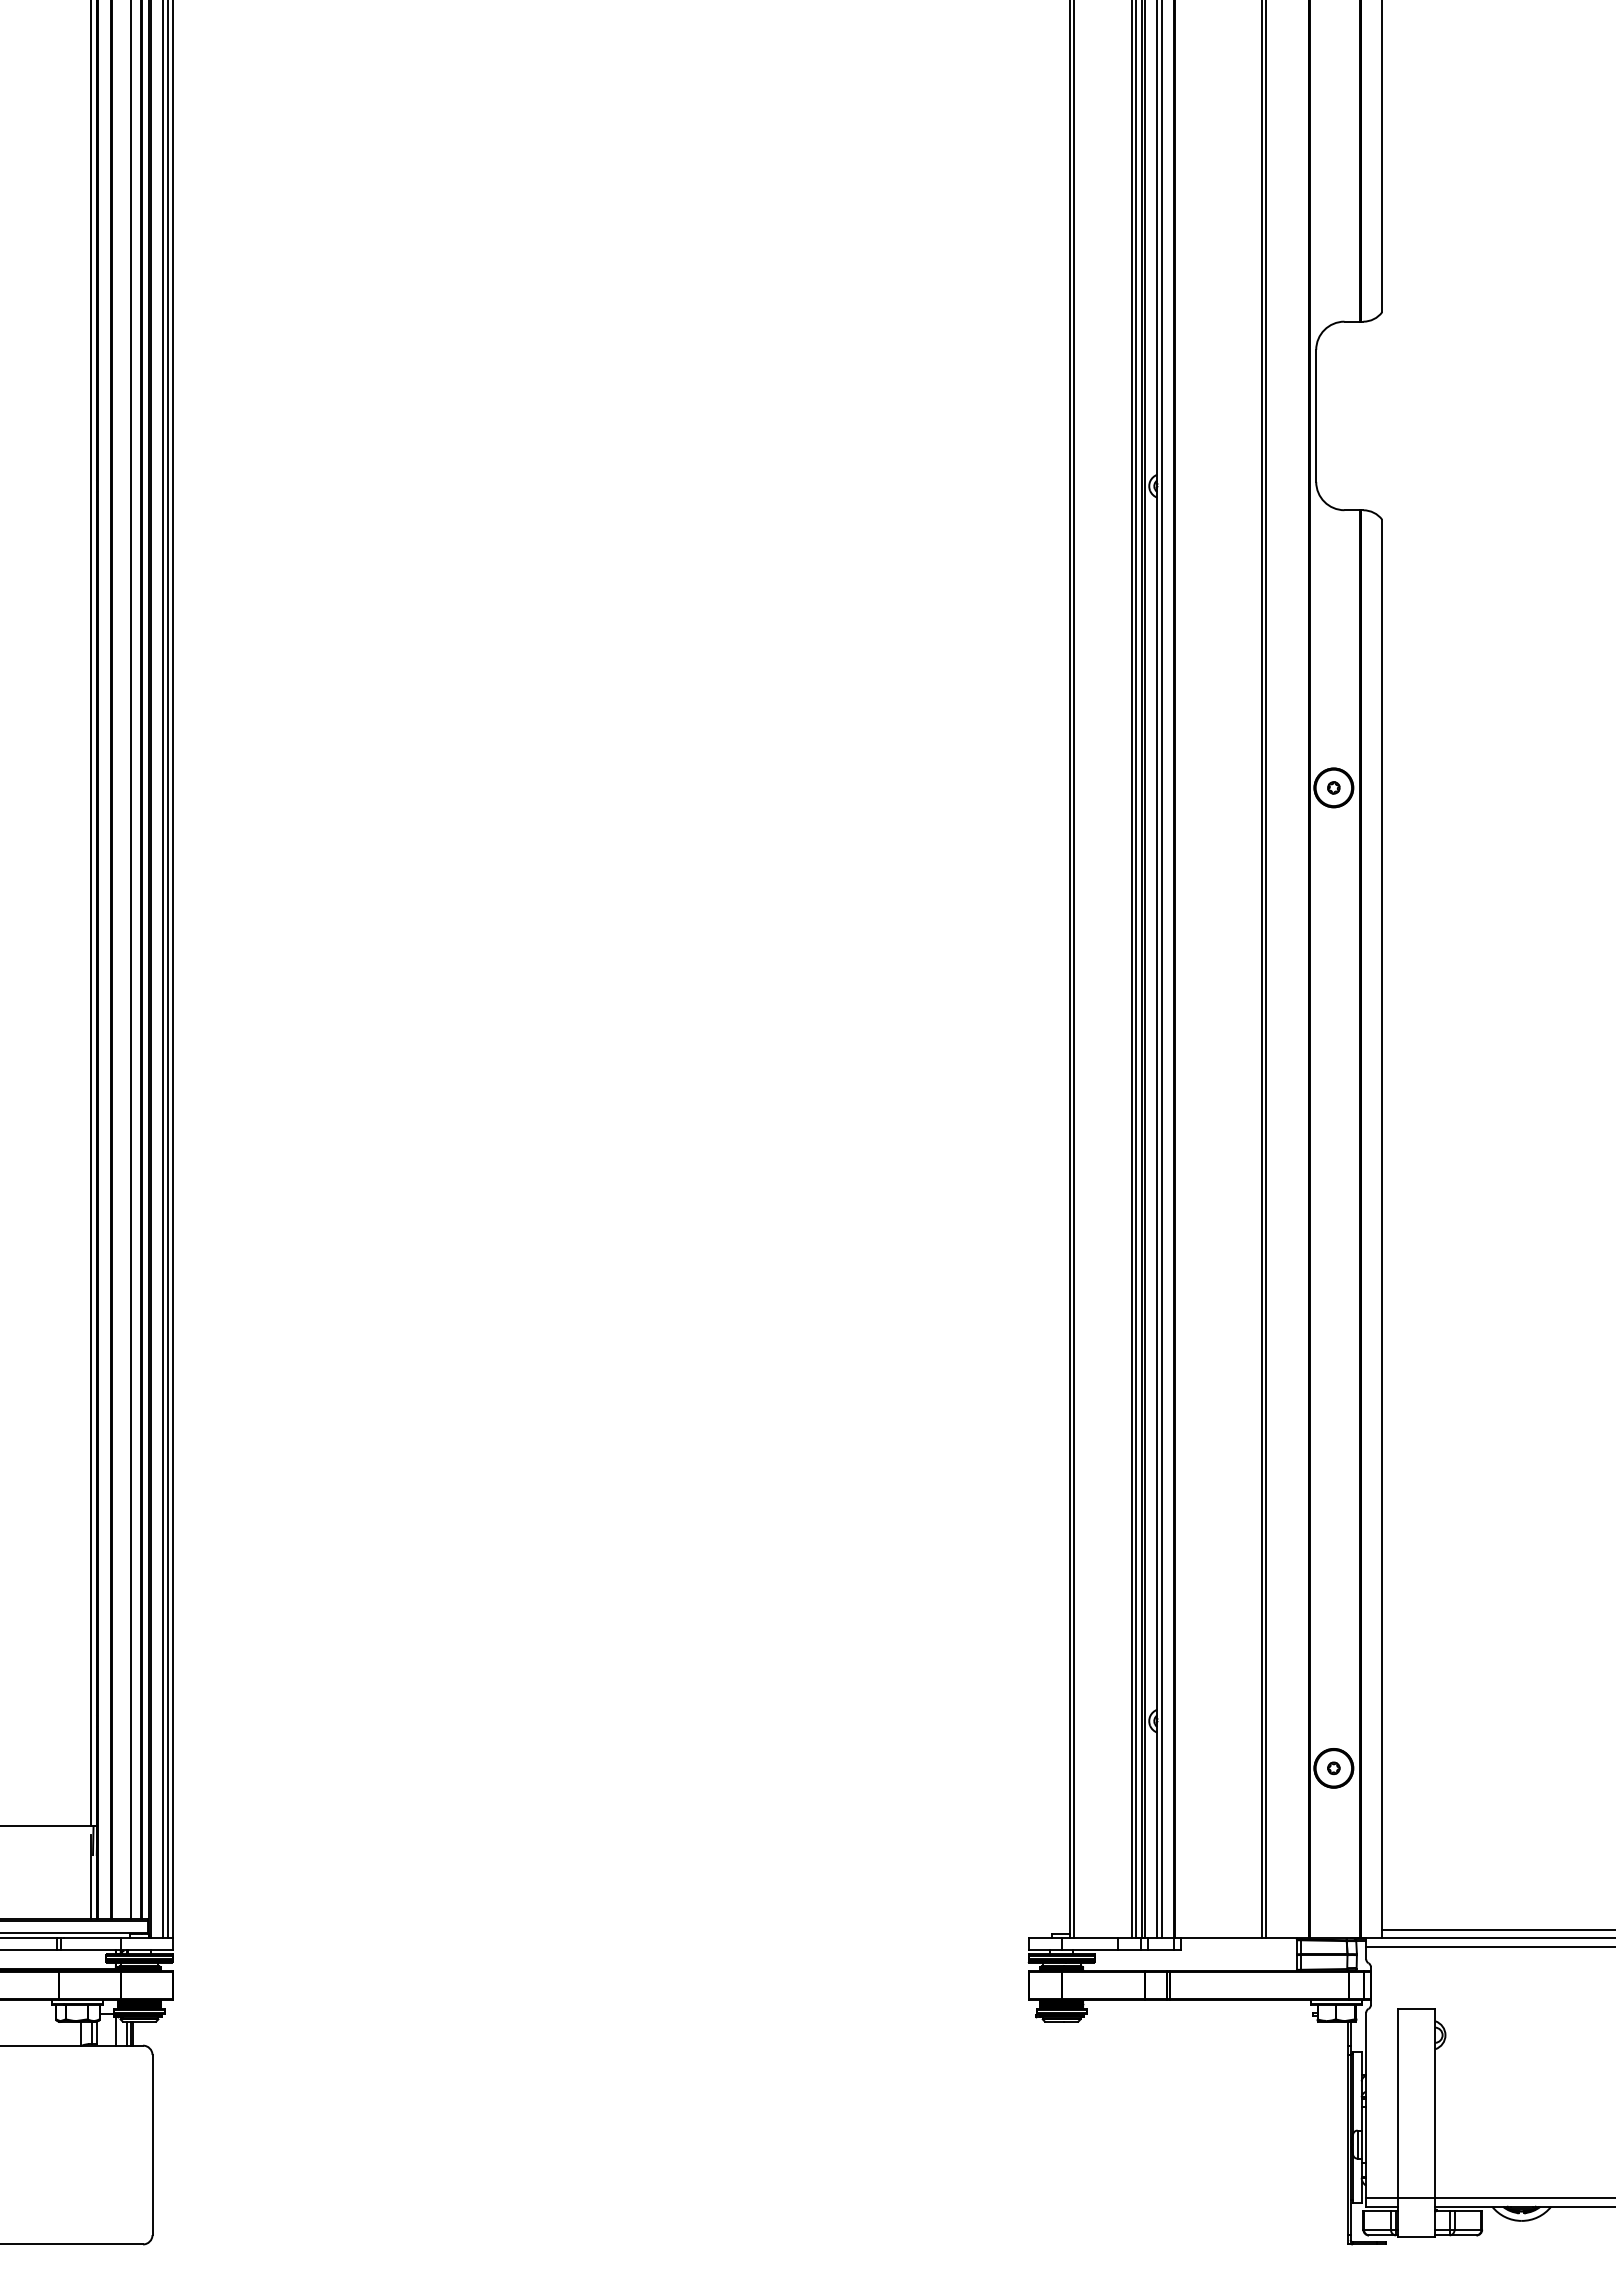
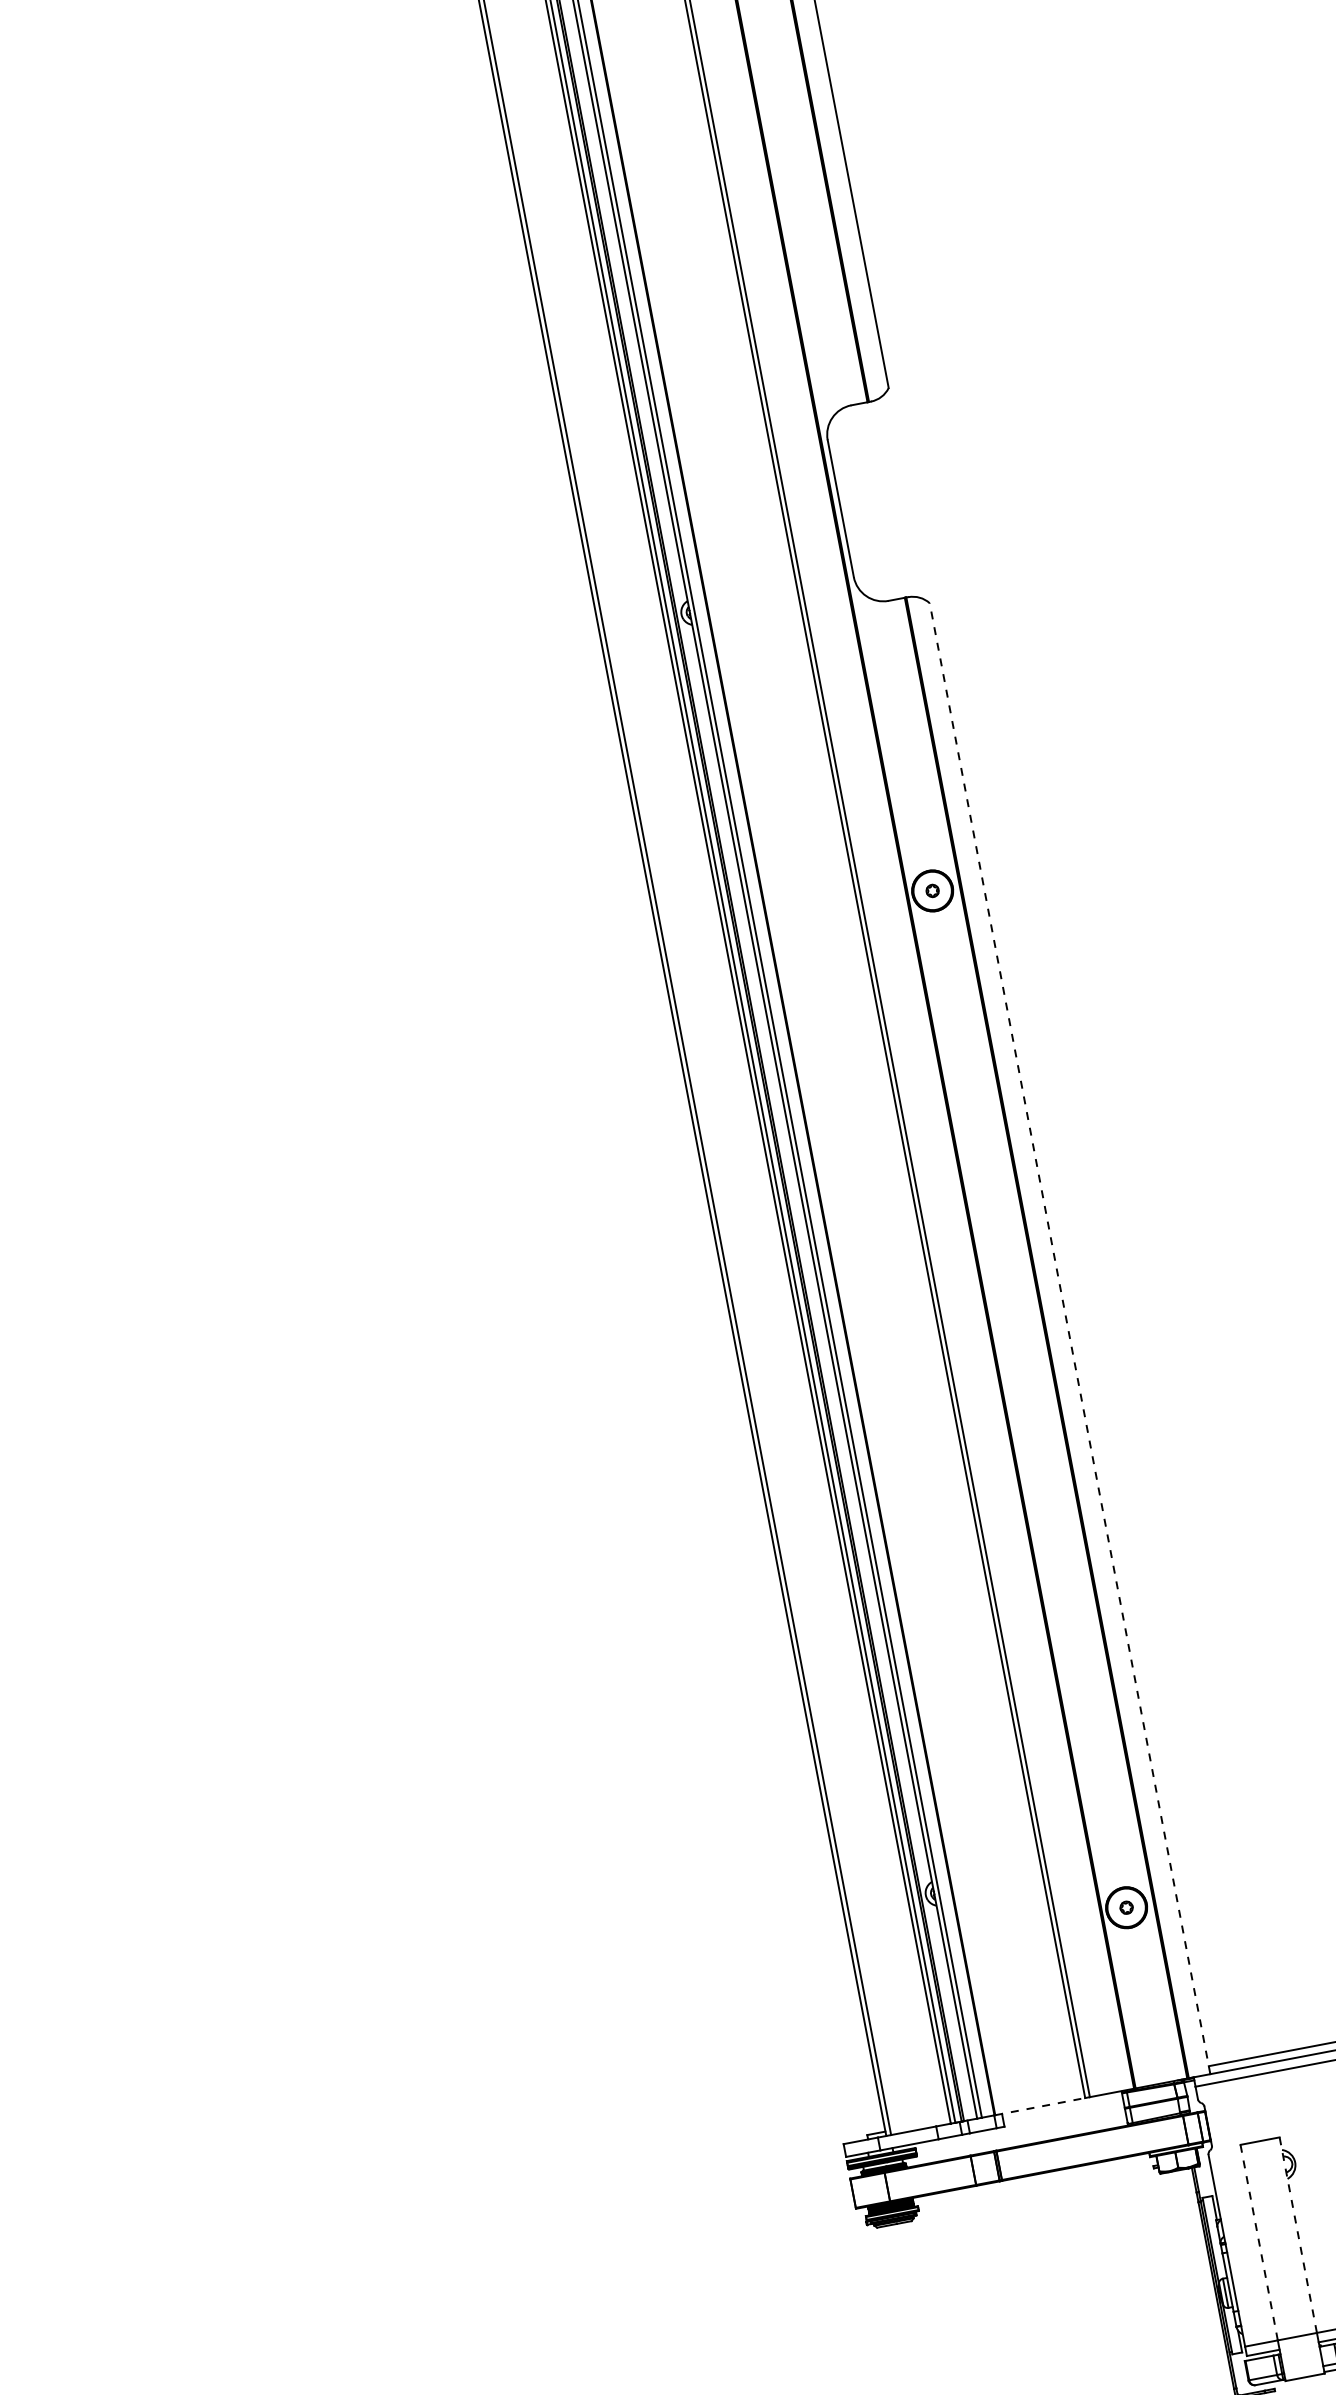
line: (1382, 1228) -> (1070, 1338), solid -> dashed
line: (1218, 1938) -> (1040, 2107), solid -> dashed
line: (1397, 2103) -> (1258, 2242), solid -> dashed
line: (1435, 2103) -> (1298, 2235), solid -> dashed

